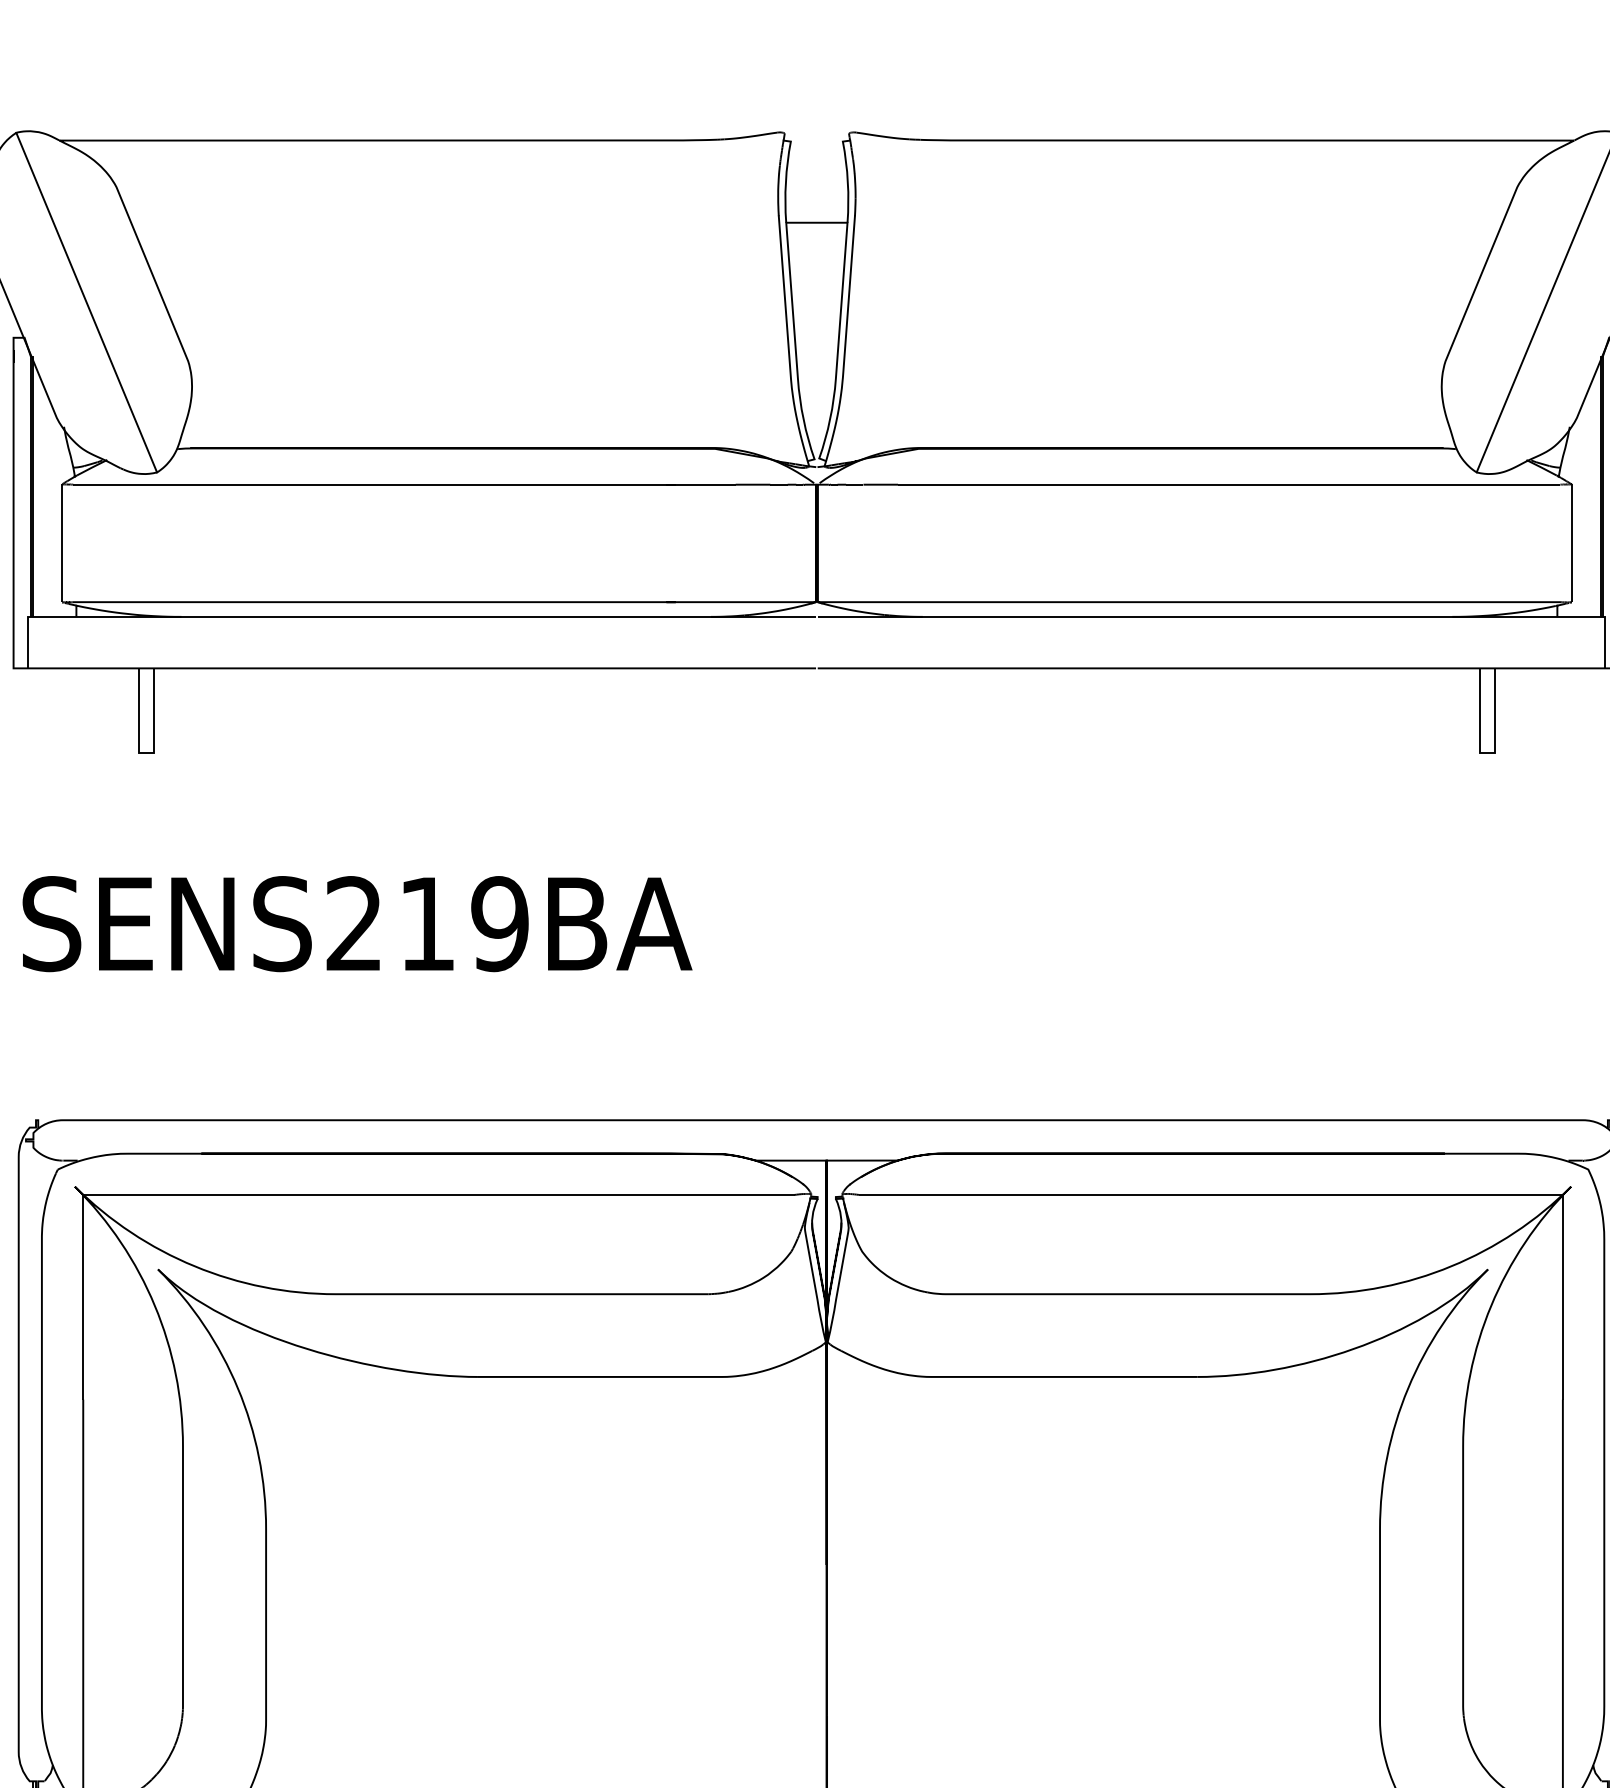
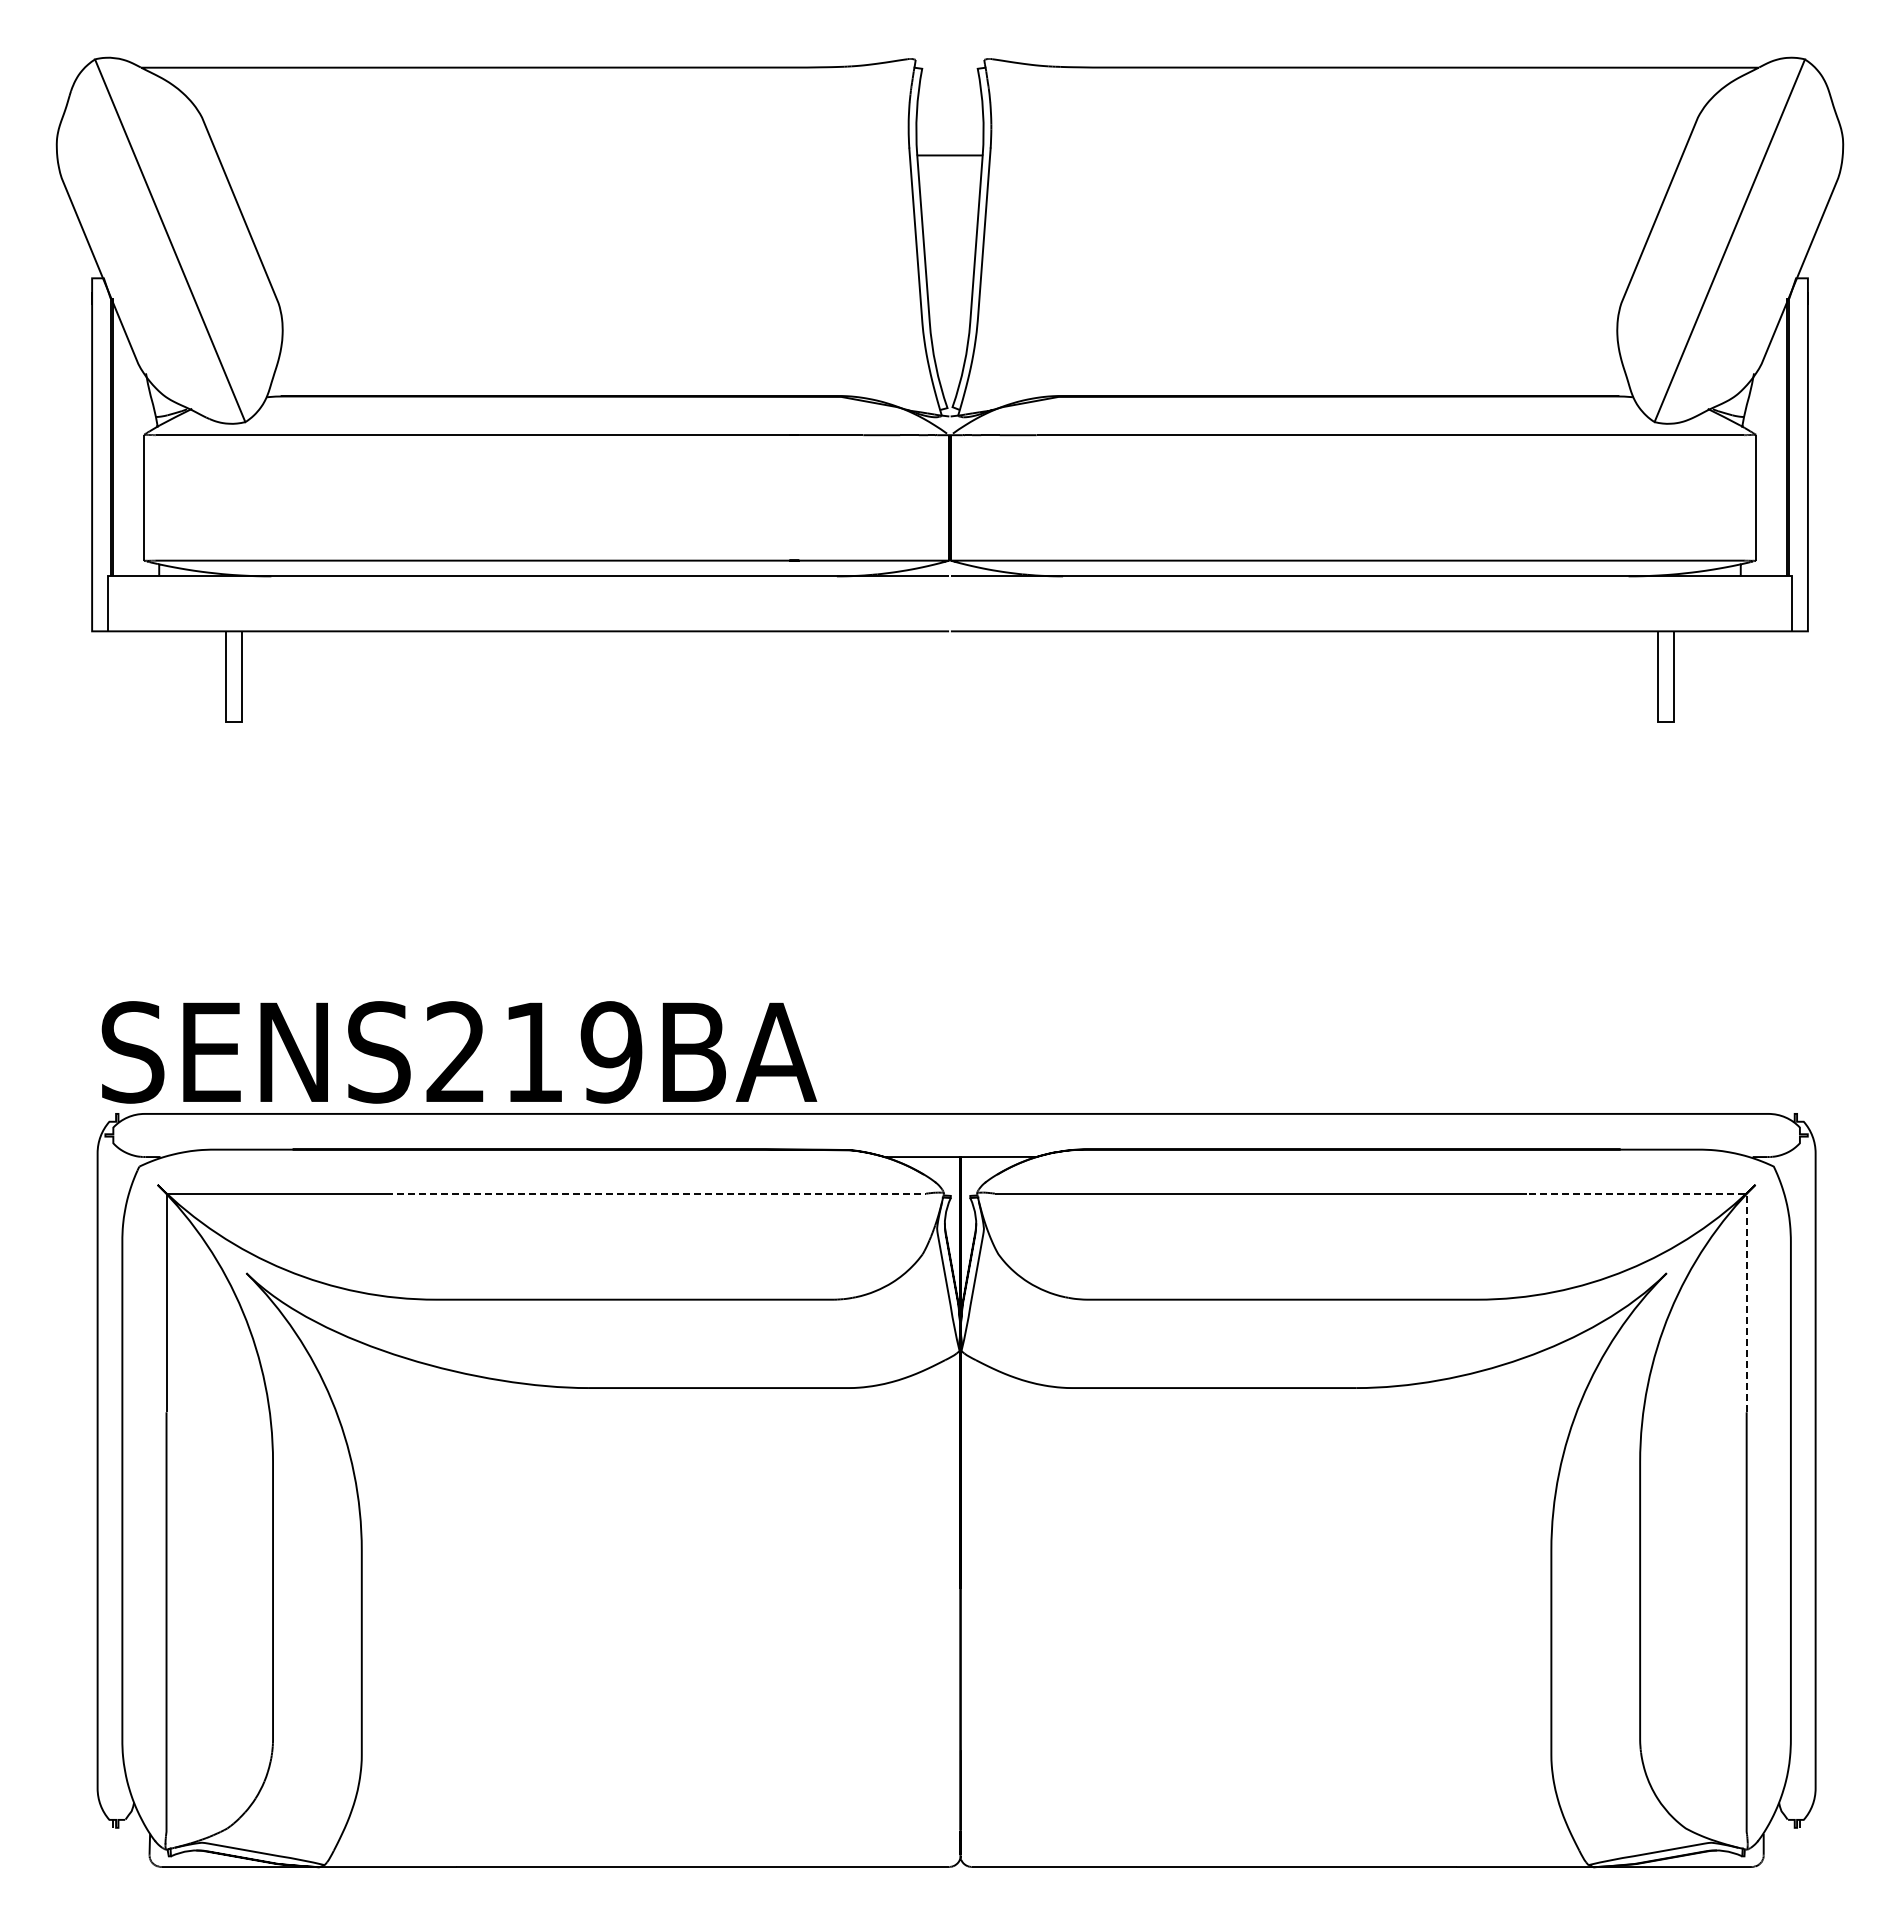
text: (357, 924) -> (459, 1052), moved
line: (542, 1194) -> (656, 1193), solid -> dashed
line: (1562, 1194) -> (1746, 1193), solid -> dashed

